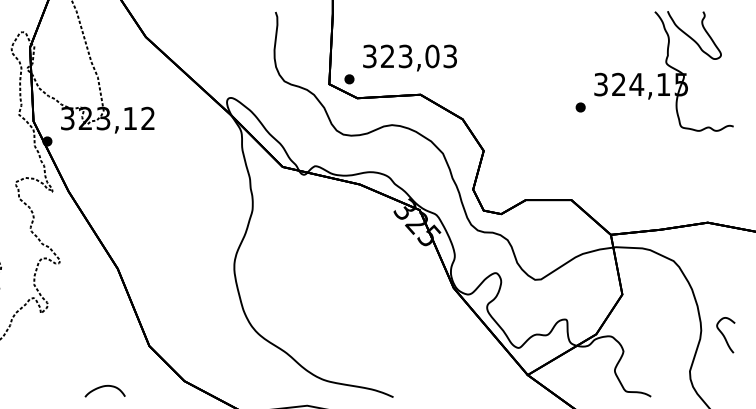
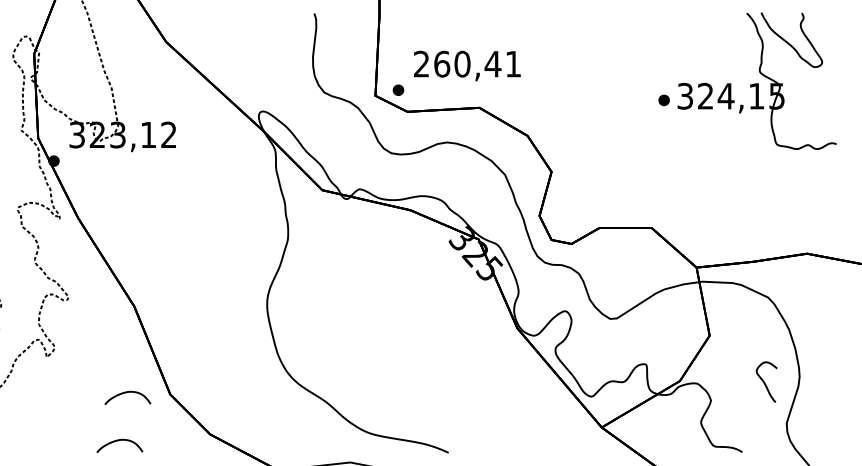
text: (410, 55) -> (467, 63), 323,03 -> 260,41
part: (580, 107) -> (663, 100), moved
curve: (724, 335) -> (765, 382), moved
curve: (110, 345) -> (126, 393), added

